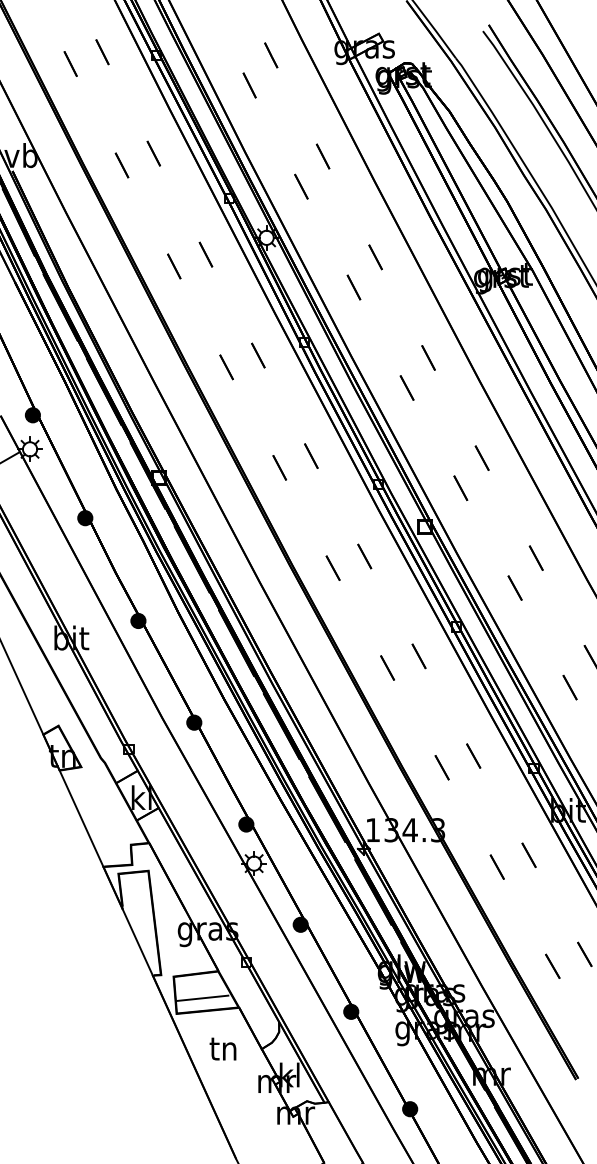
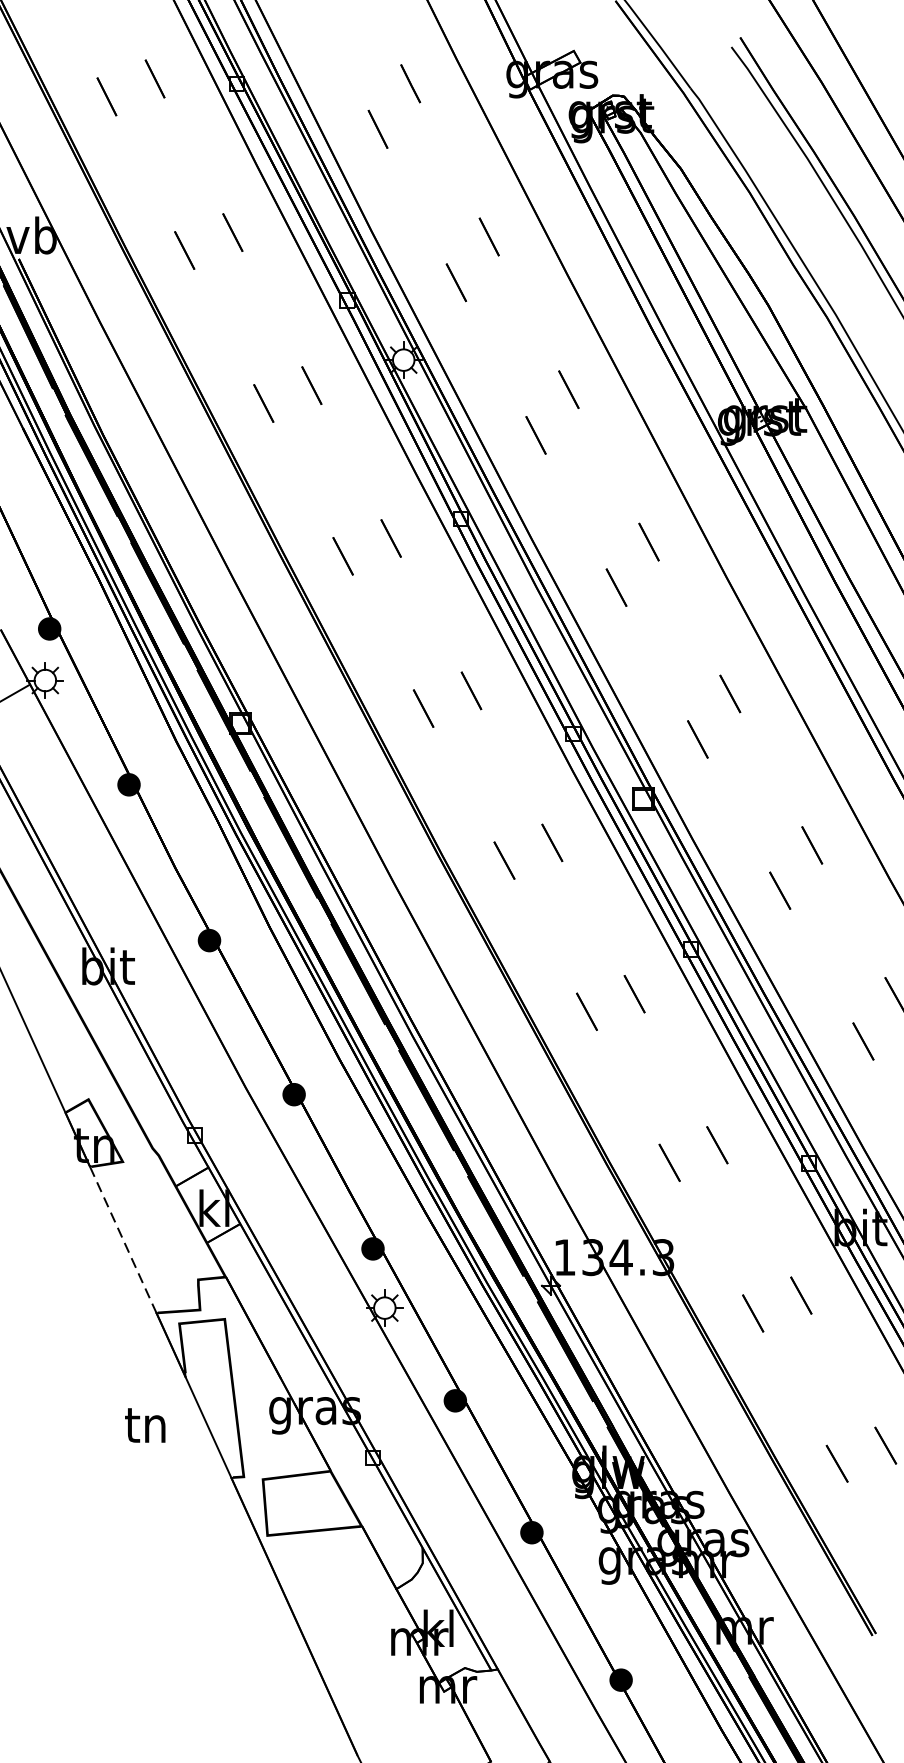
line: (81, 818) -> (123, 1239), solid -> dashed
line: (202, 997) -> (306, 1510), removed
text: (222, 1048) -> (144, 1424), moved

